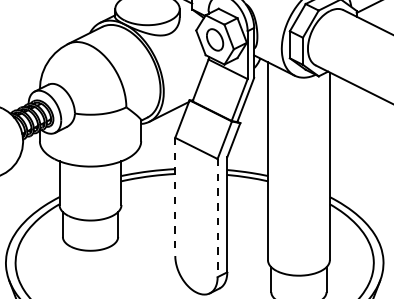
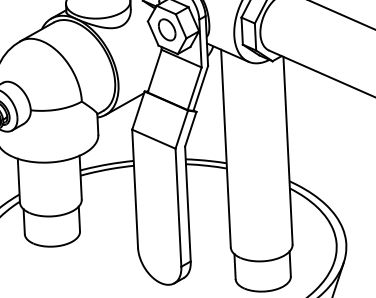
line: (175, 197) -> (135, 189), dashed -> solid
line: (217, 218) -> (178, 208), dashed -> solid

